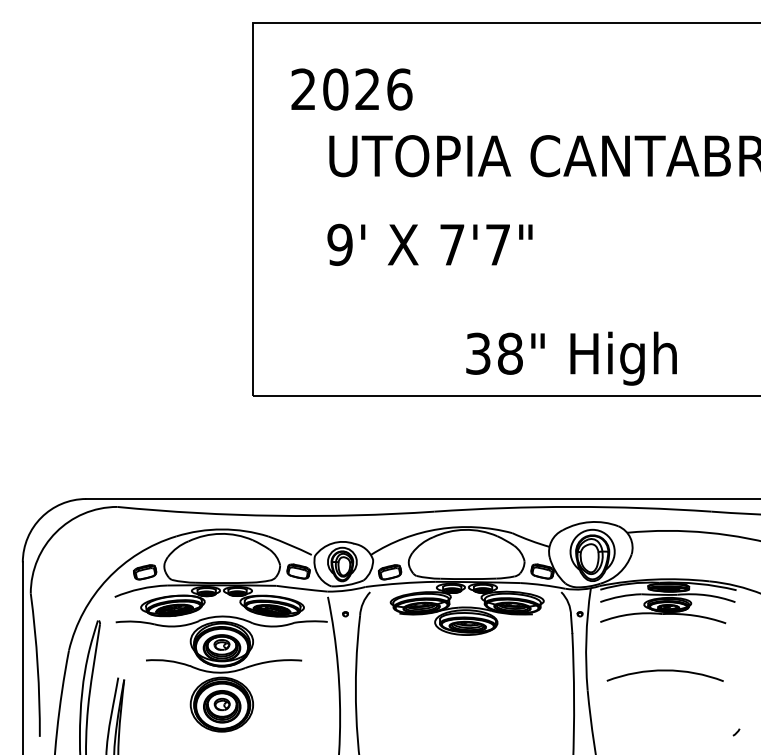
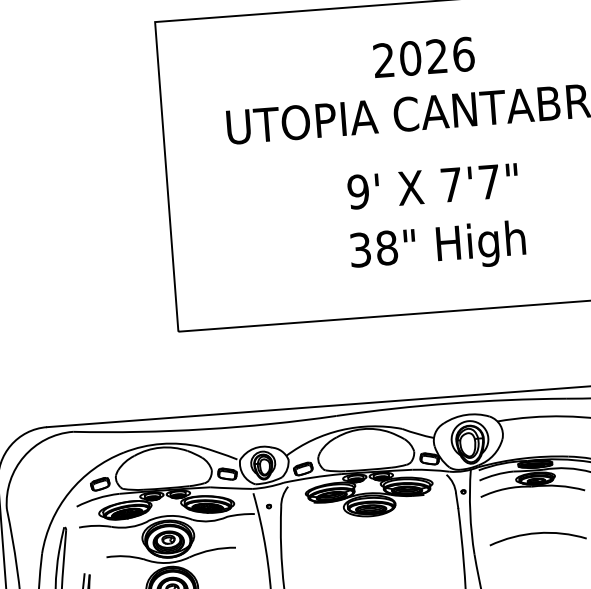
text: (351, 89) -> (423, 57), moved
text: (429, 244) -> (432, 186), moved
text: (571, 358) -> (438, 248), moved

